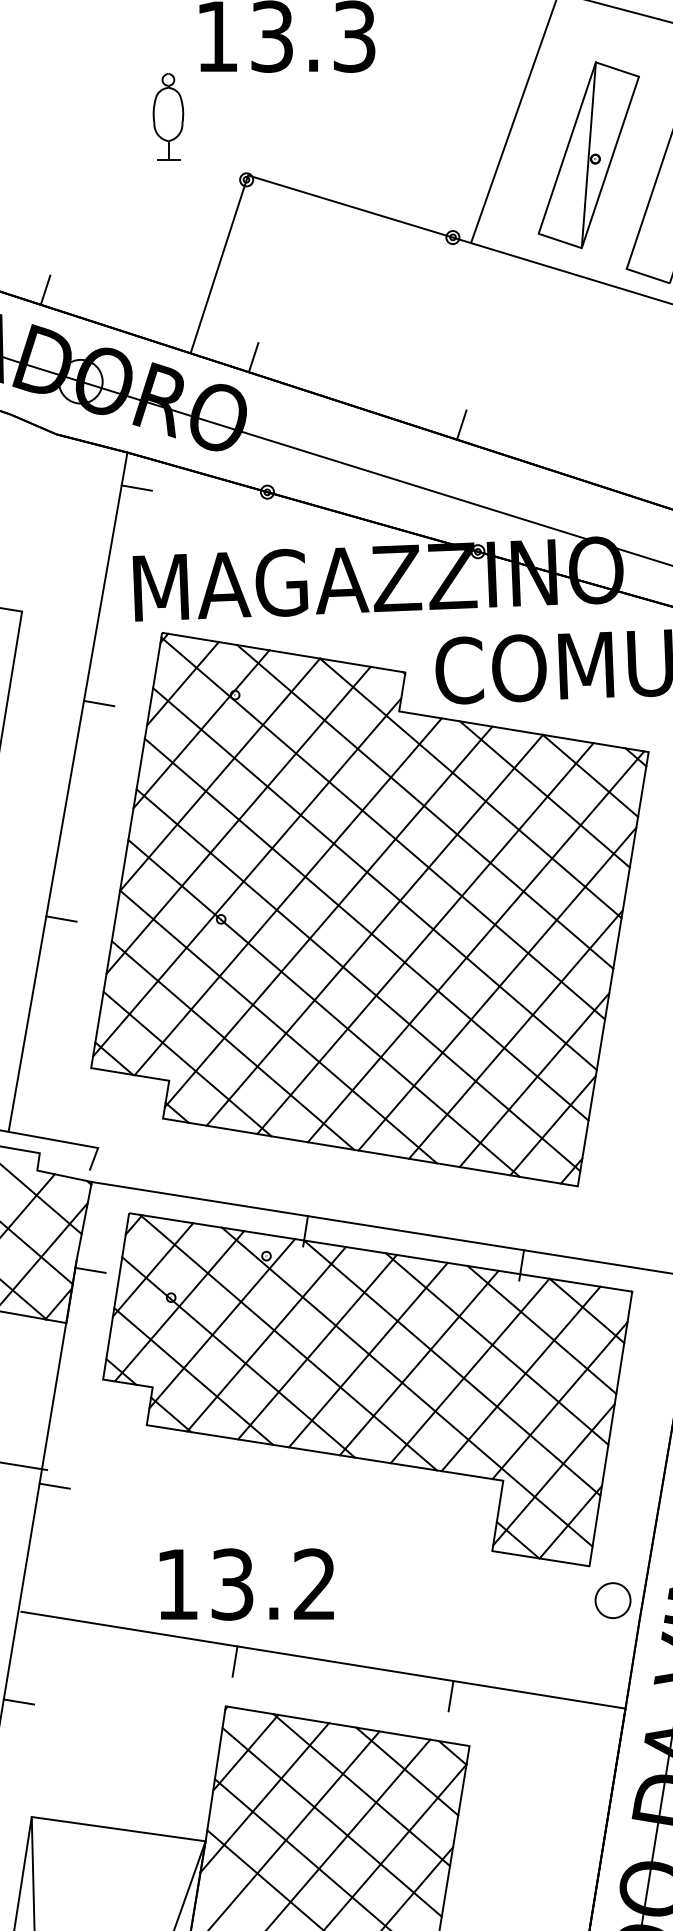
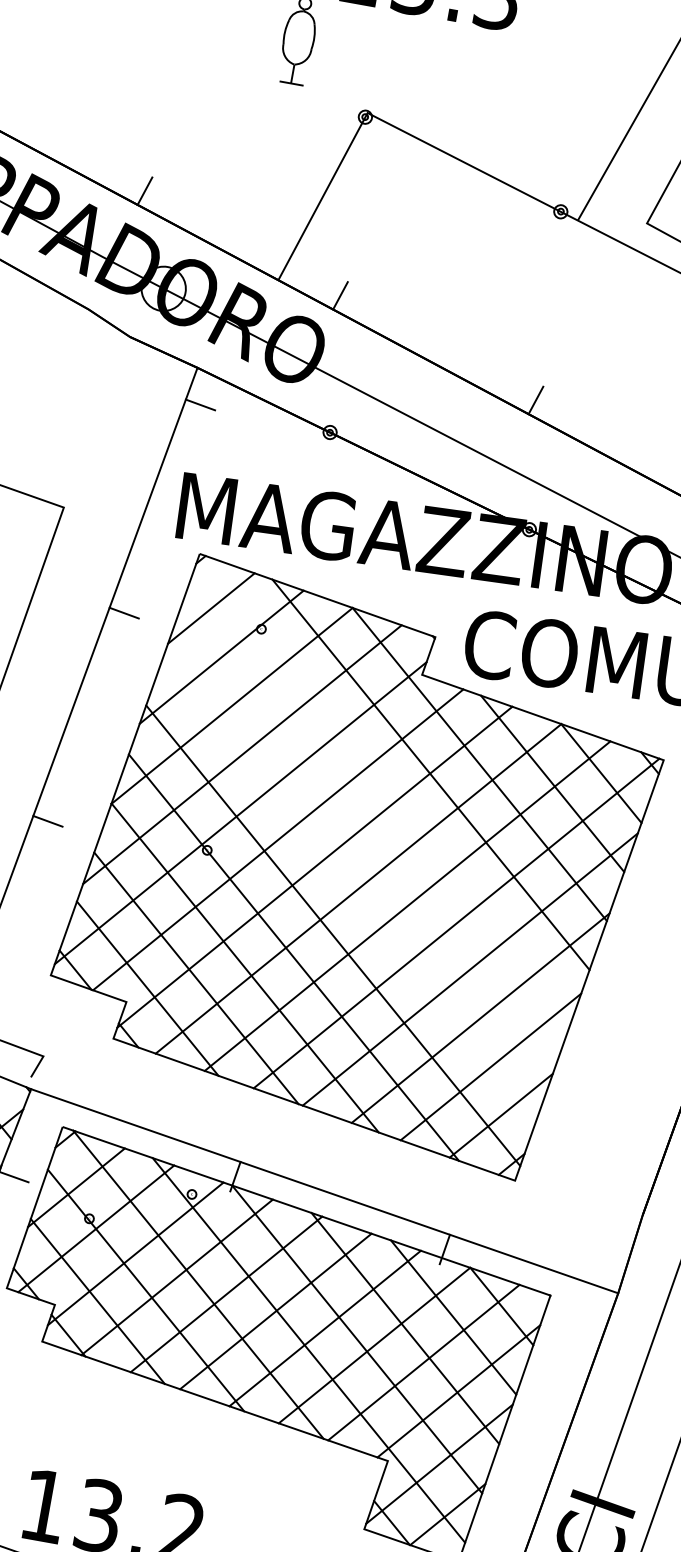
line: (383, 828) -> (385, 788), removed
line: (374, 878) -> (367, 837), removed
line: (366, 929) -> (350, 886), removed

